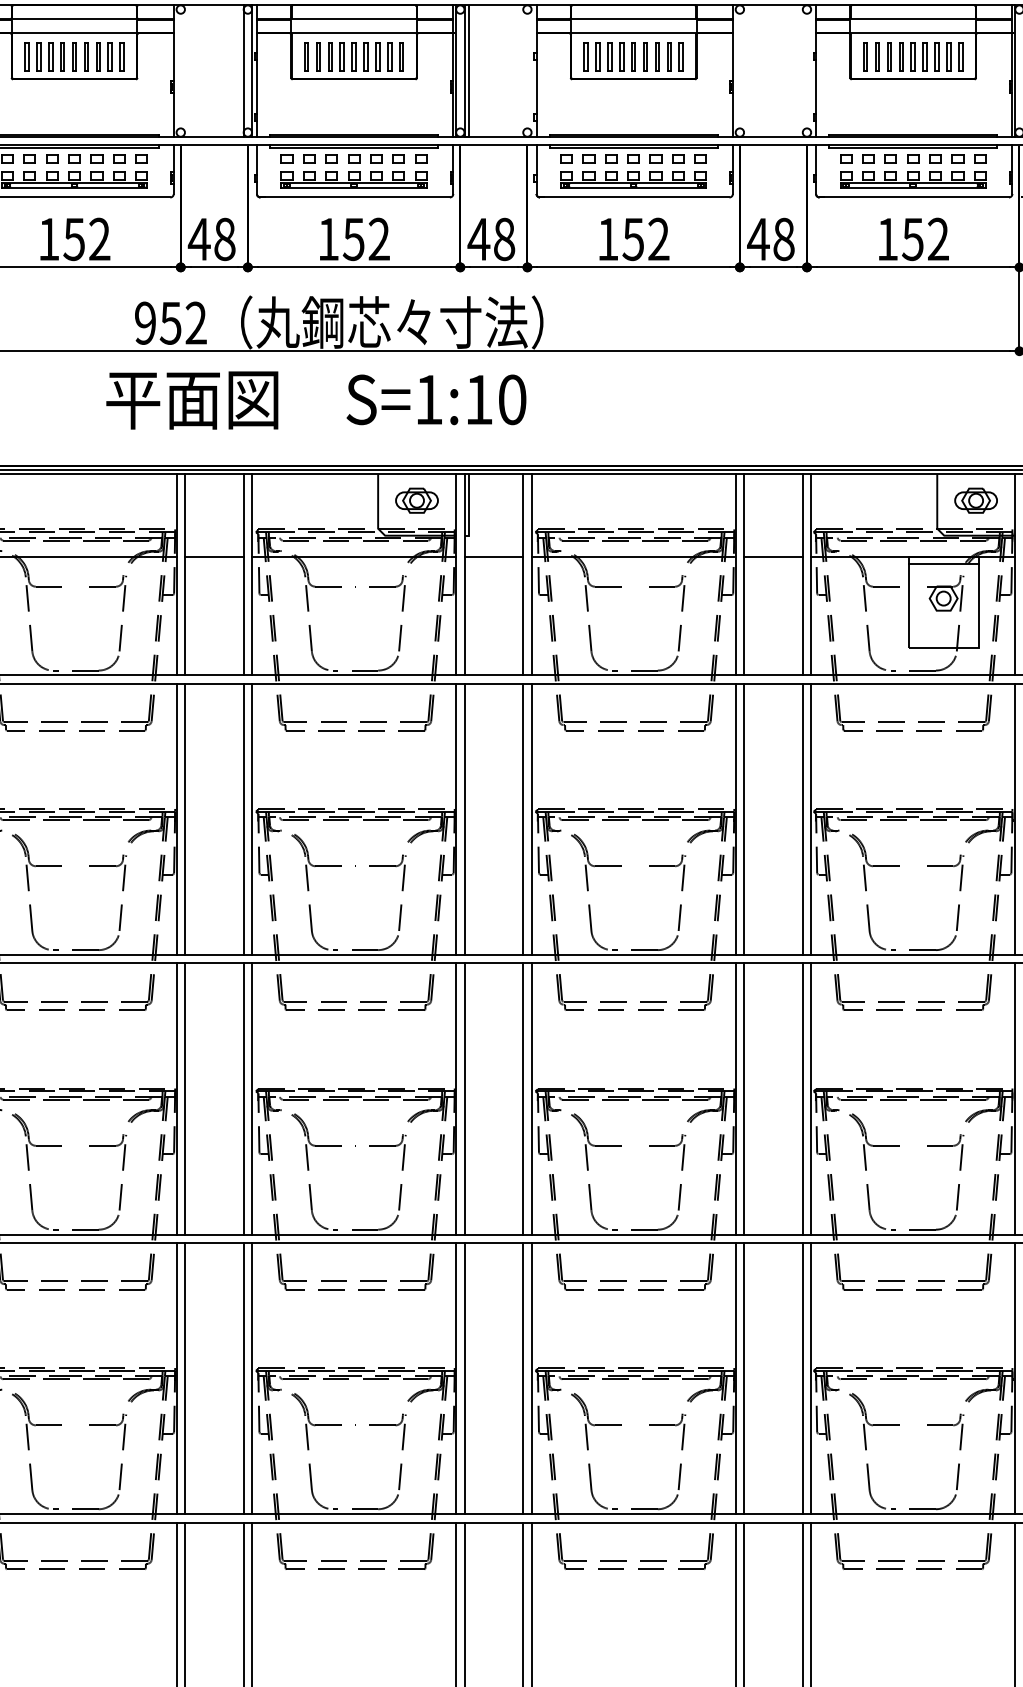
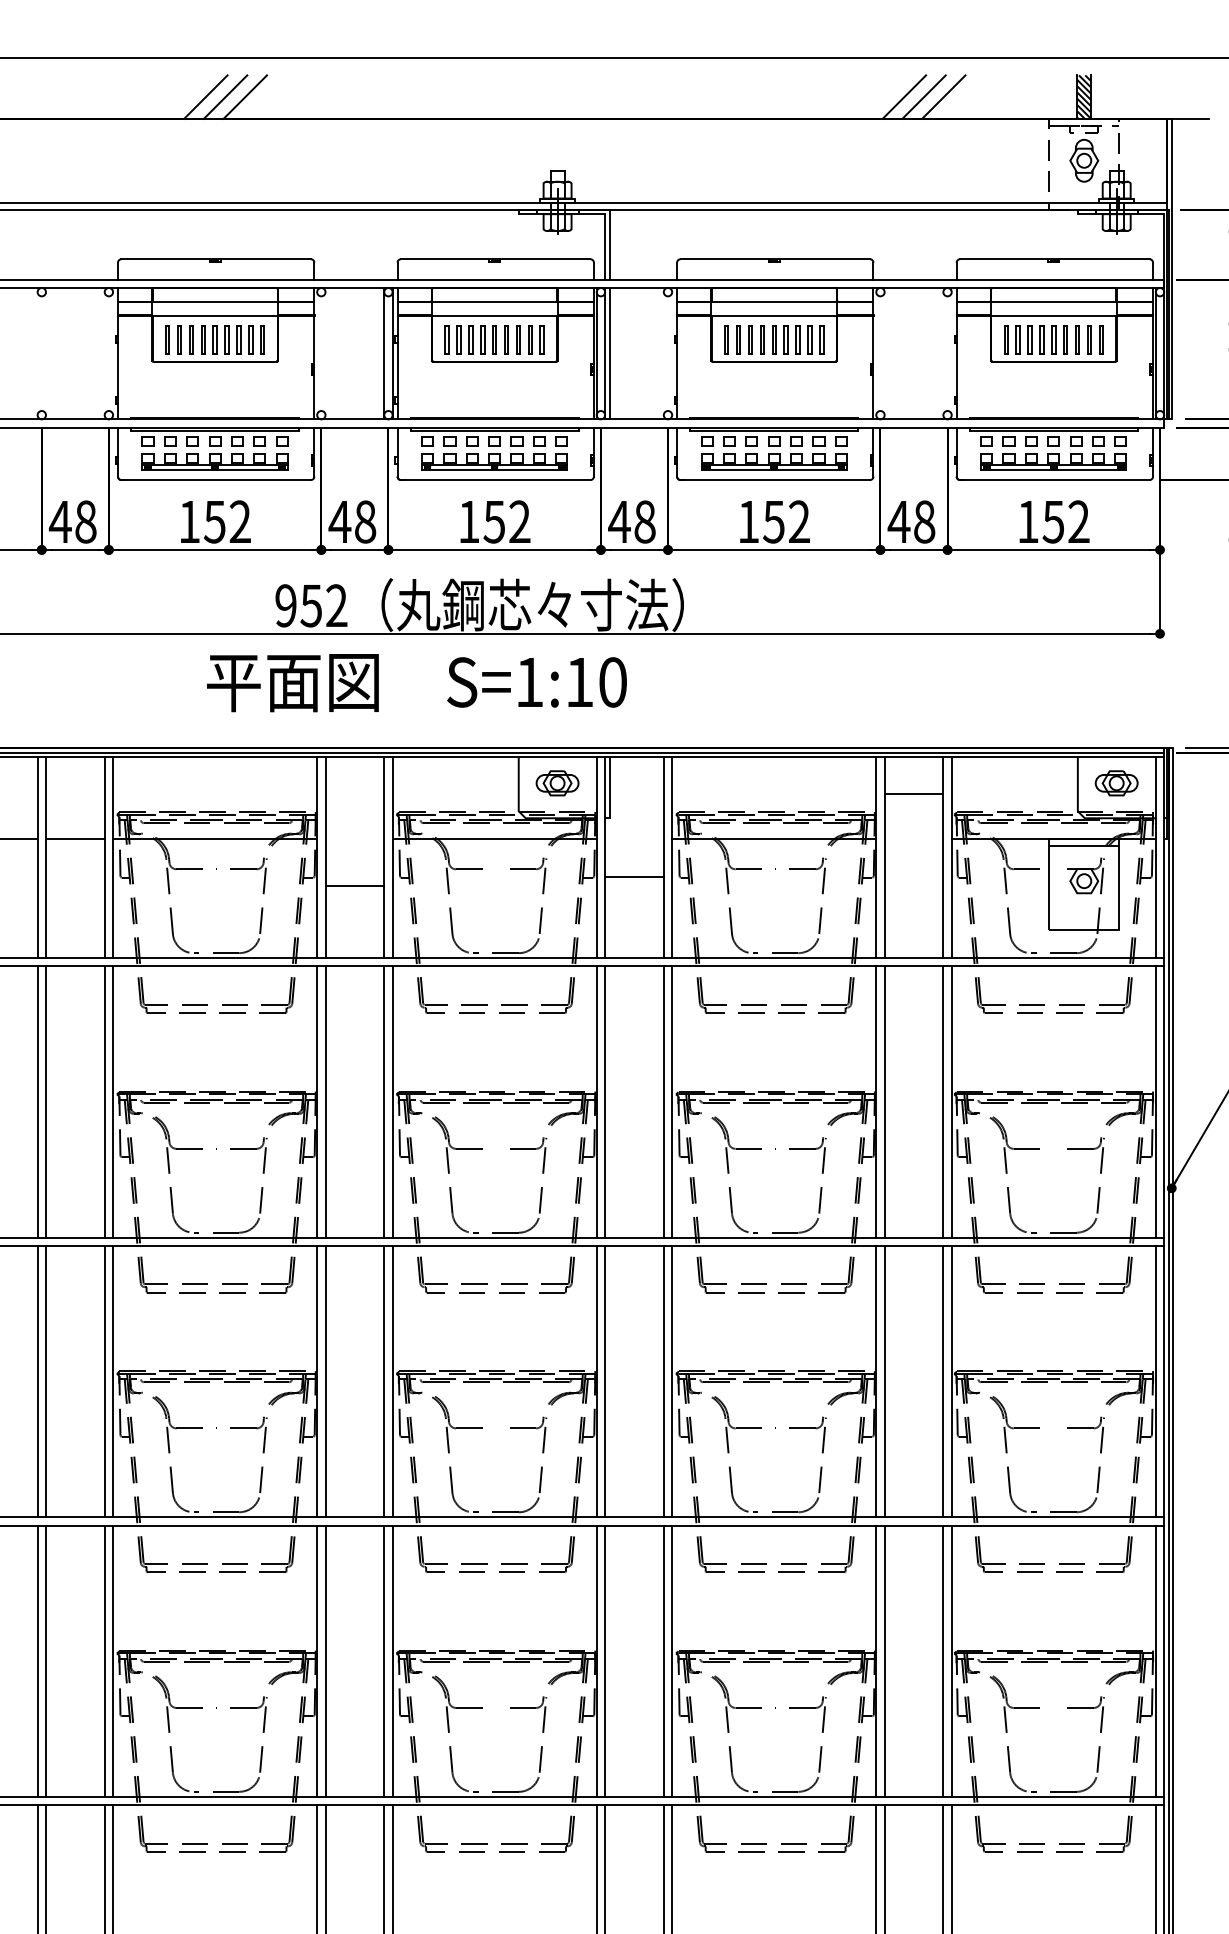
text: (315, 400) -> (416, 683), moved
line: (213, 556) -> (354, 886), moved
line: (493, 556) -> (634, 877), moved
line: (772, 556) -> (913, 794), moved

